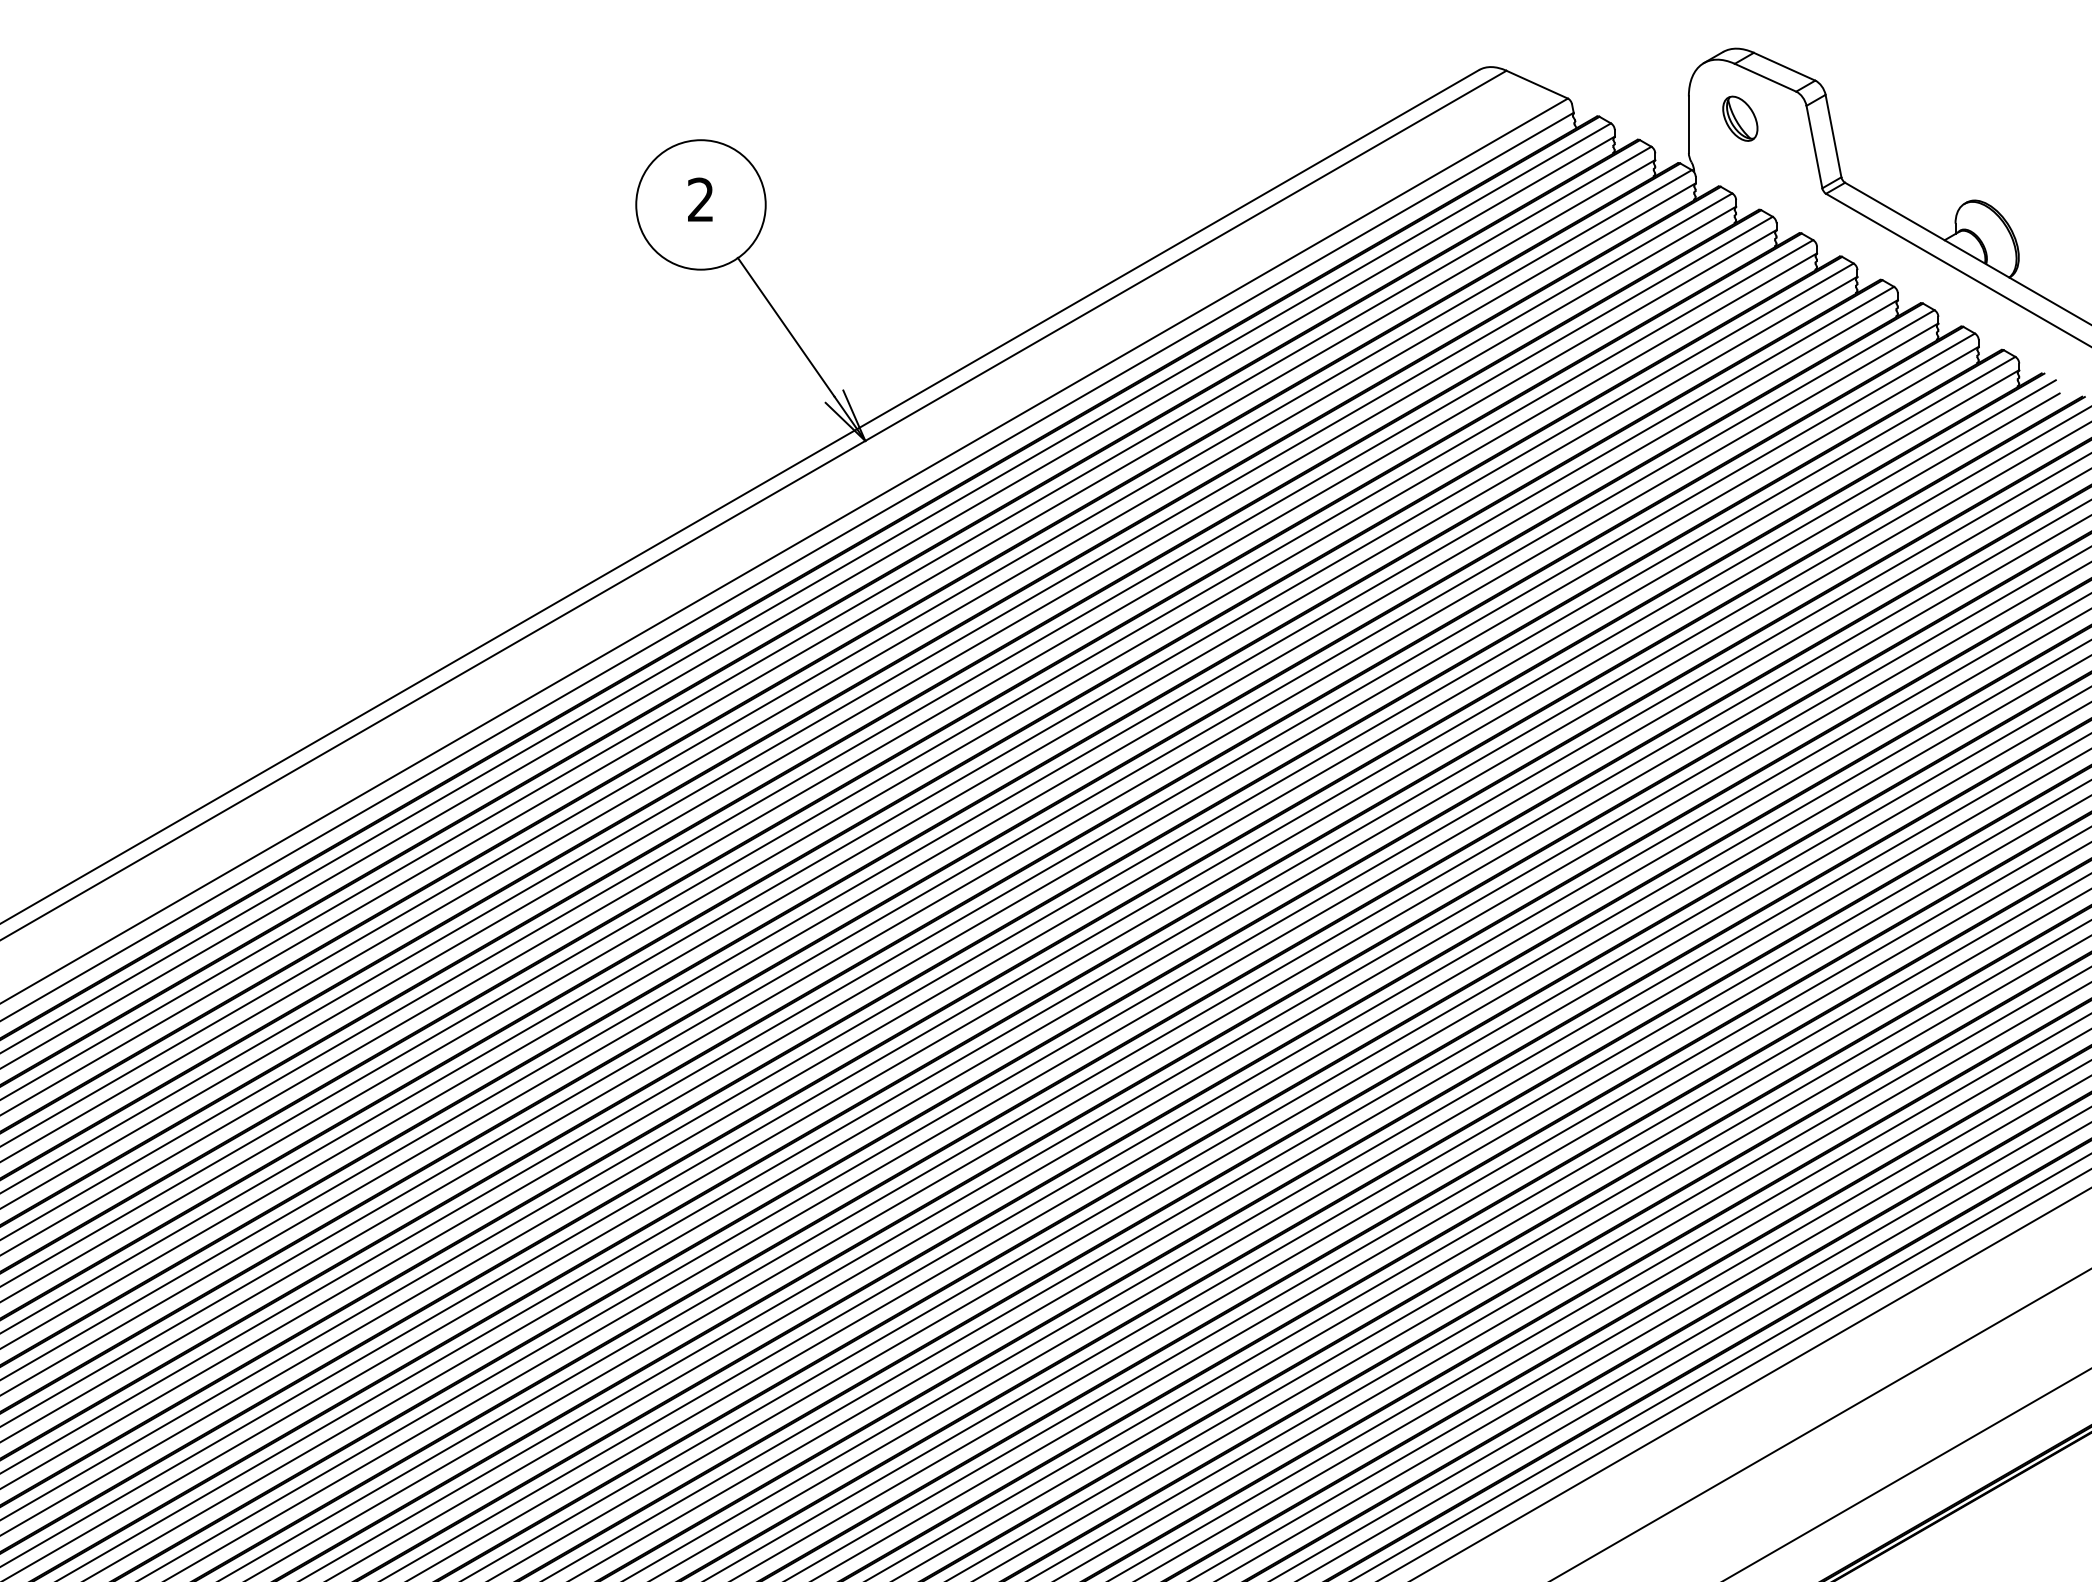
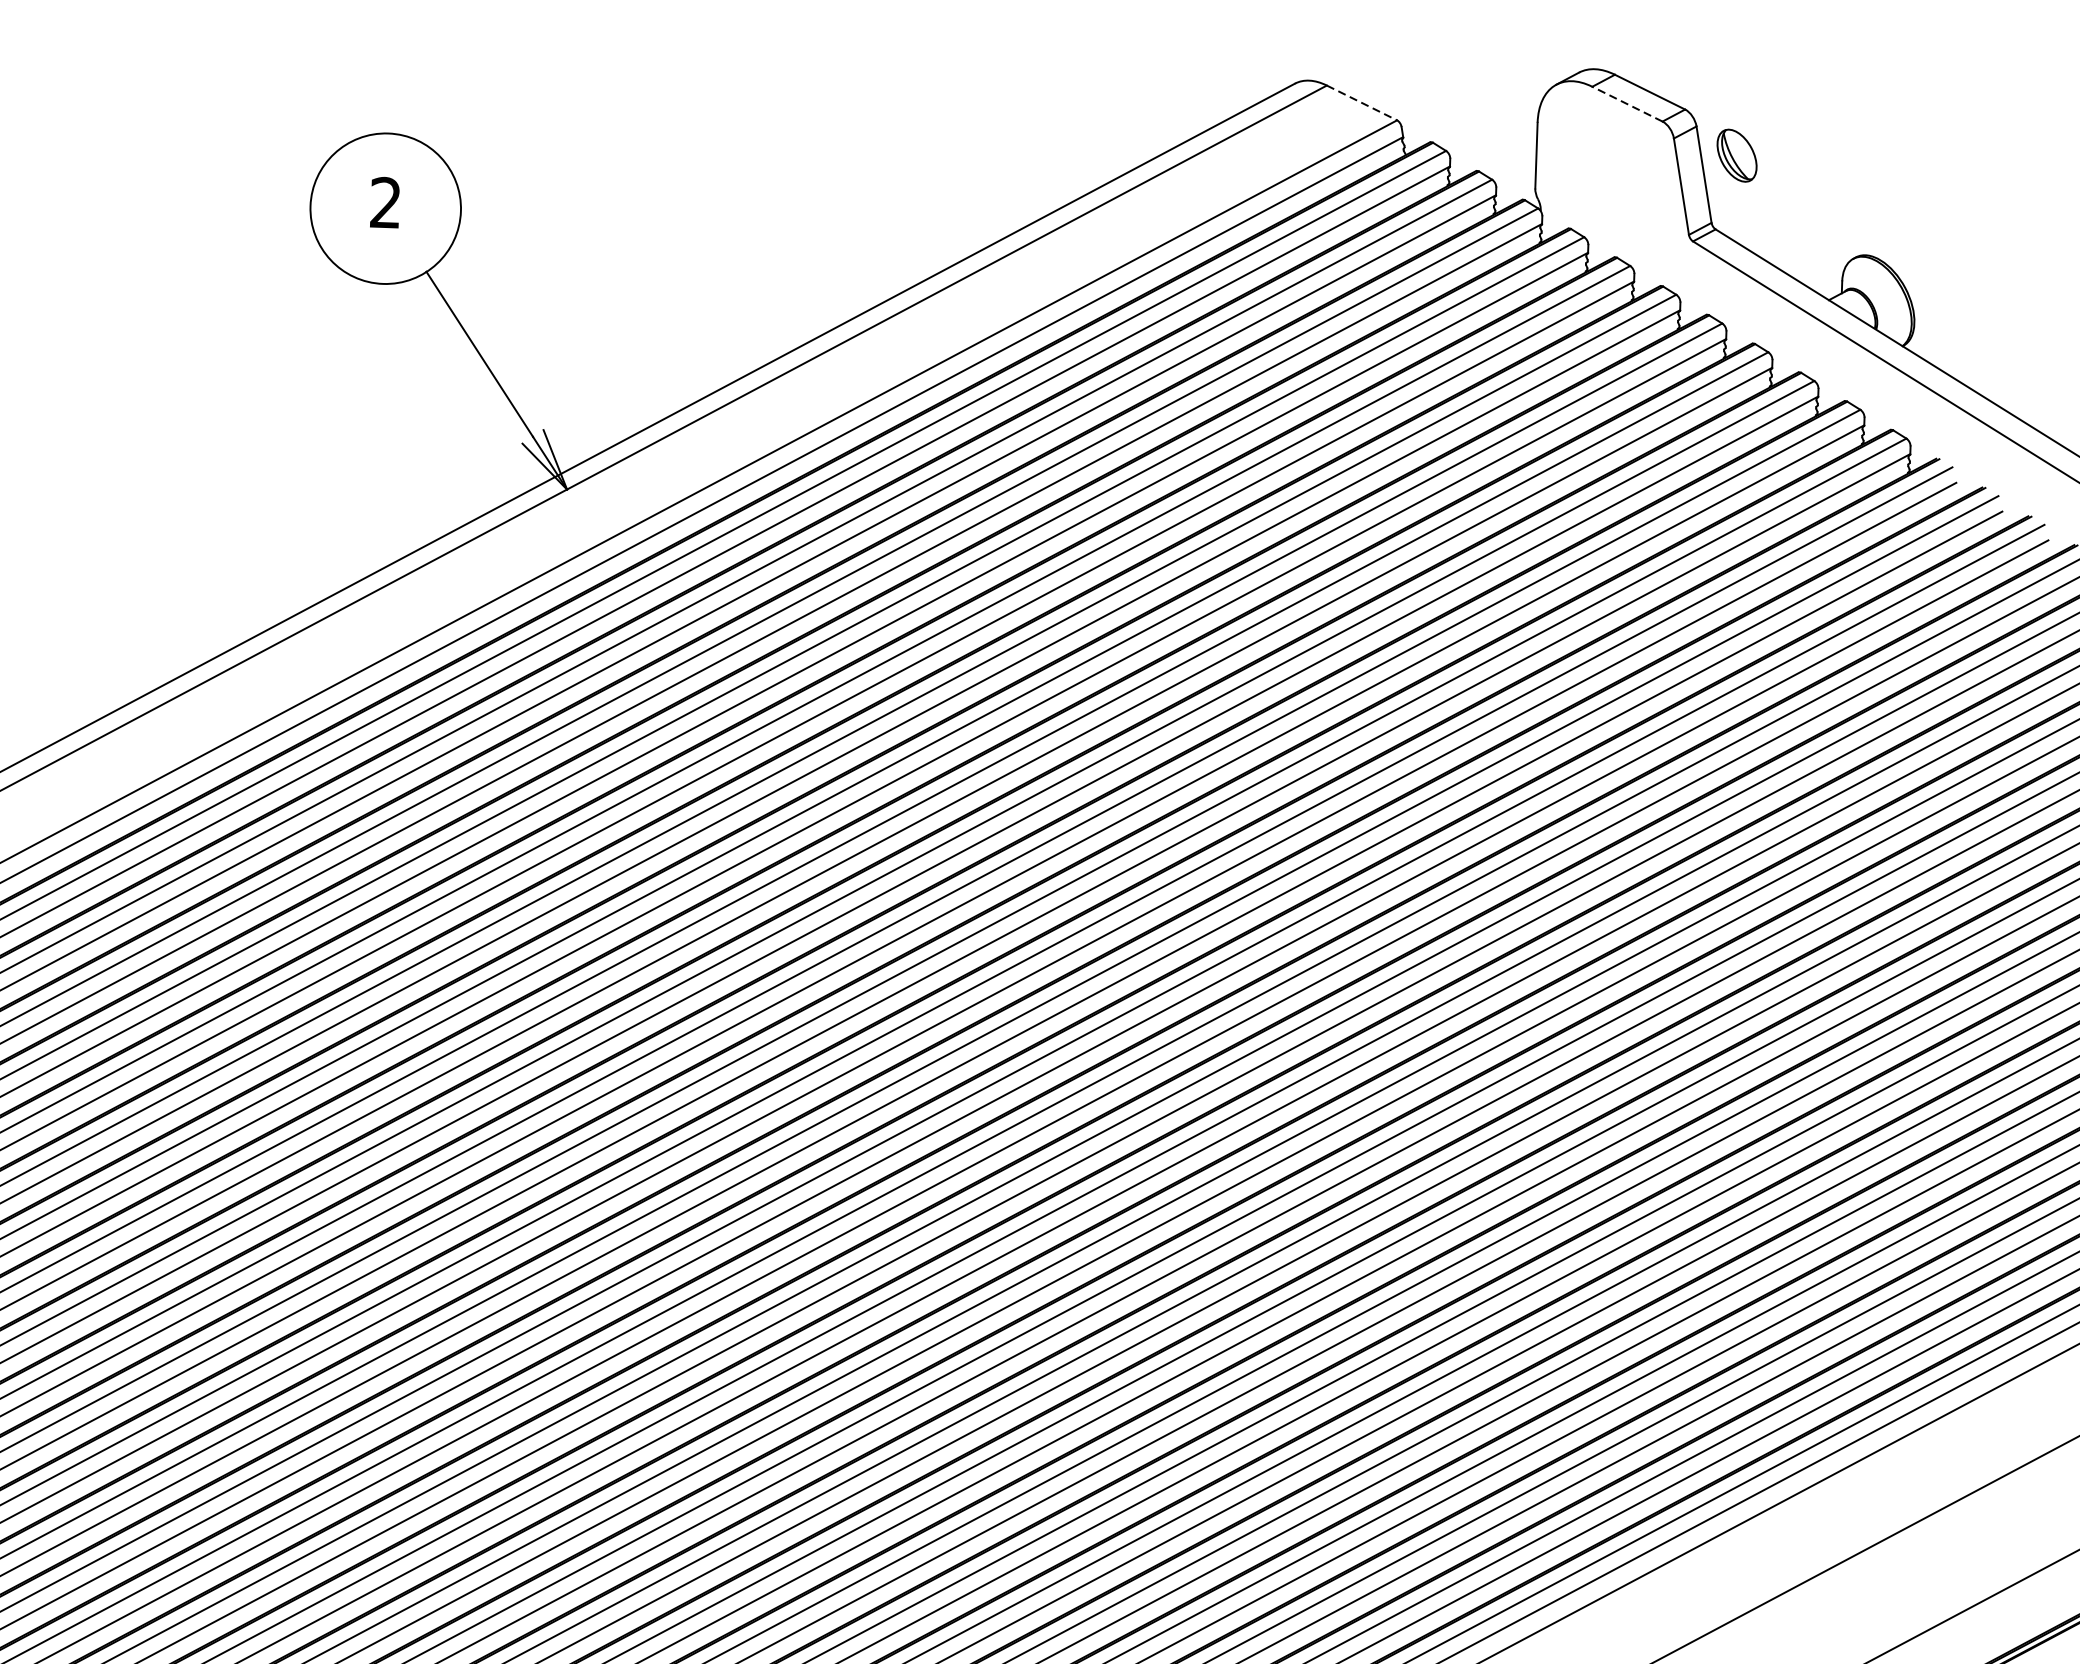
line: (1765, 77) -> (1627, 103), solid -> dashed
line: (1537, 84) -> (1362, 102), solid -> dashed
part: (1740, 118) -> (1737, 155), moved

